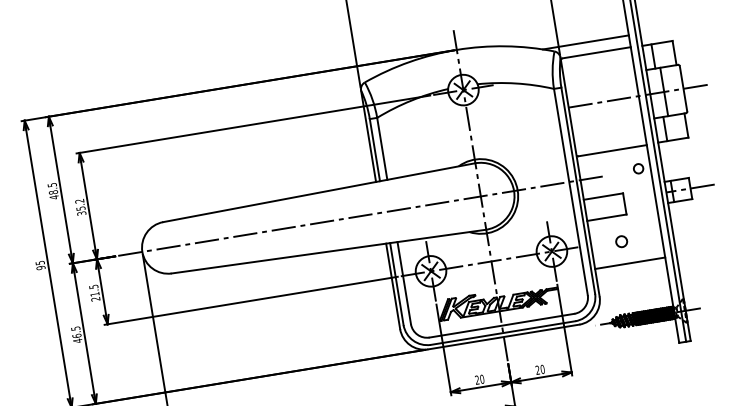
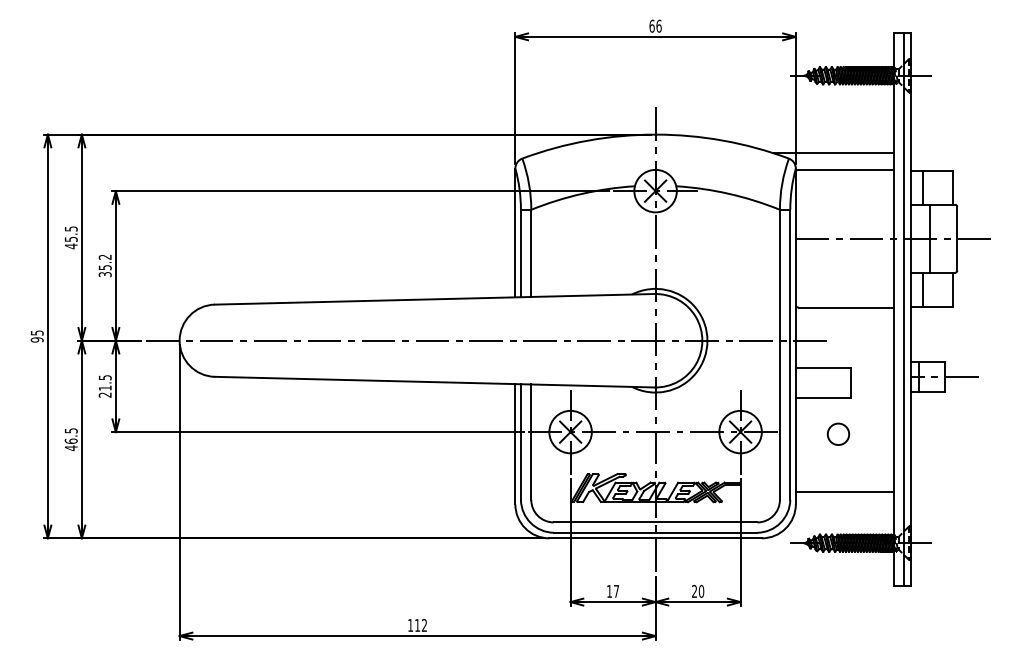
circle: (638, 168) -> (877, 337), removed
text: (52, 191) -> (70, 238), 48.5 -> 45.5
circle: (620, 241) -> (837, 433), size x1.4
line: (629, 263) -> (844, 491), moved
text: (480, 379) -> (613, 591), 20 -> 17

